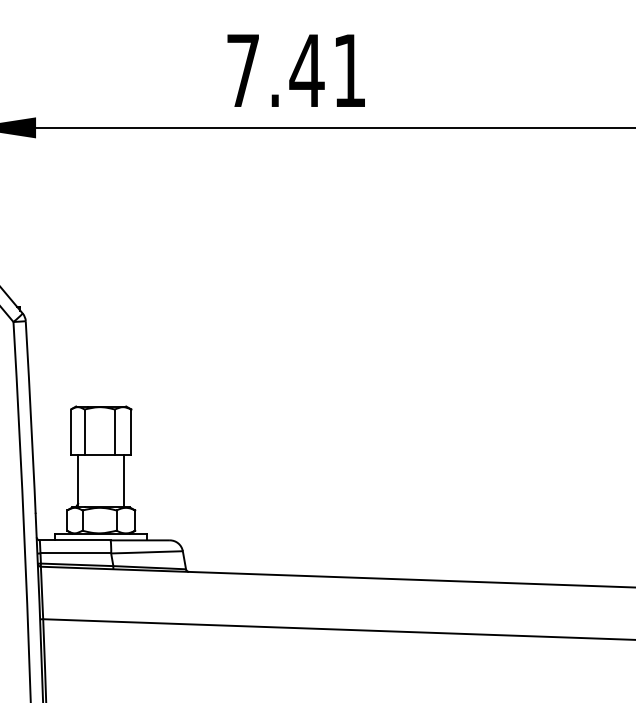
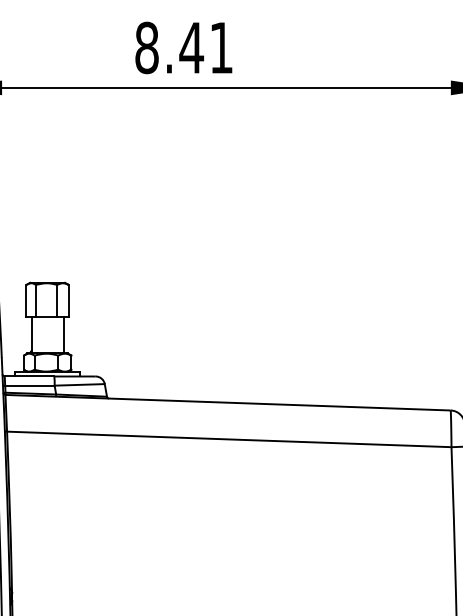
text: (242, 70) -> (146, 47), 7.41 -> 8.41

